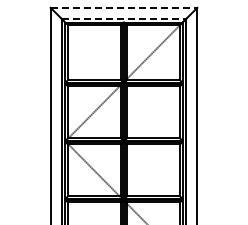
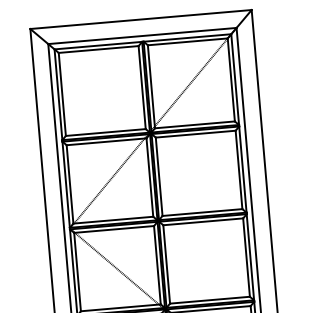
line: (124, 7) -> (141, 18), dashed -> solid
line: (124, 18) -> (143, 35), dashed -> solid

